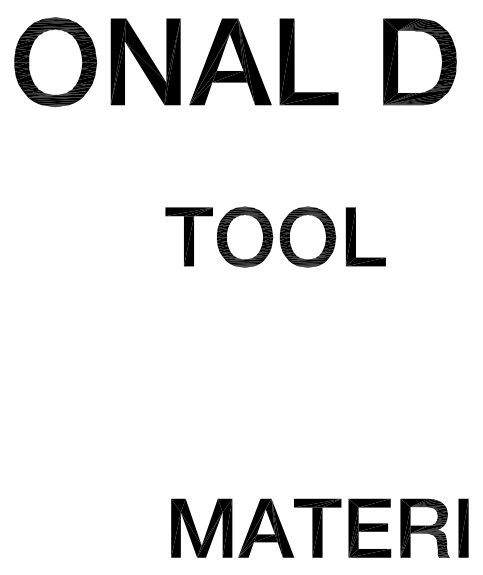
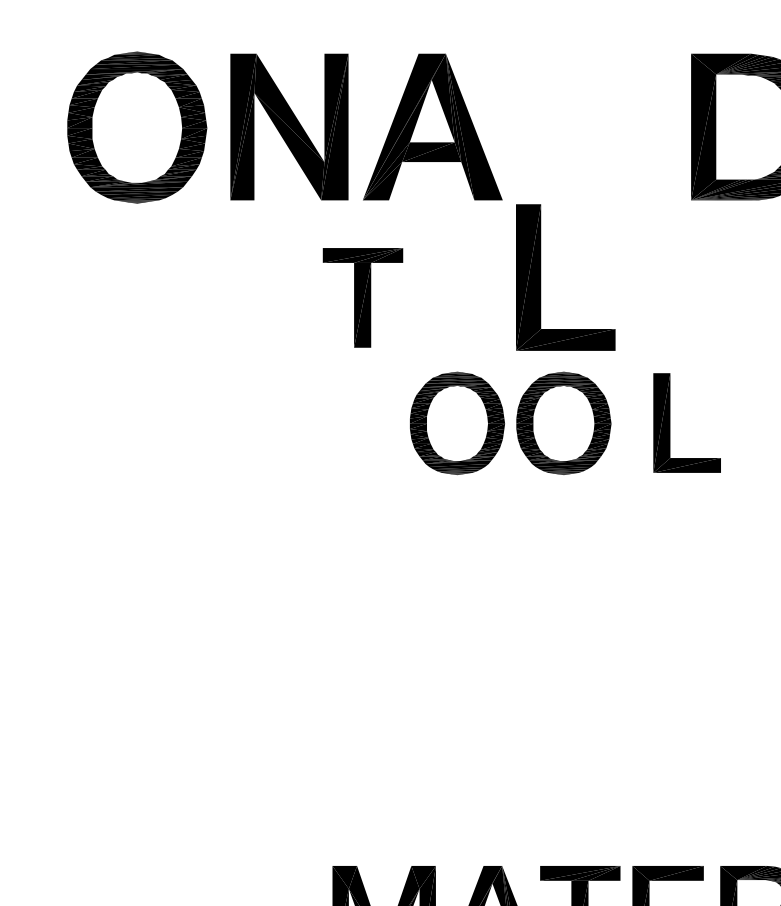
part: (294, 61) -> (541, 276), moved
part: (188, 236) -> (361, 297), moved
part: (355, 236) -> (669, 422), moved

